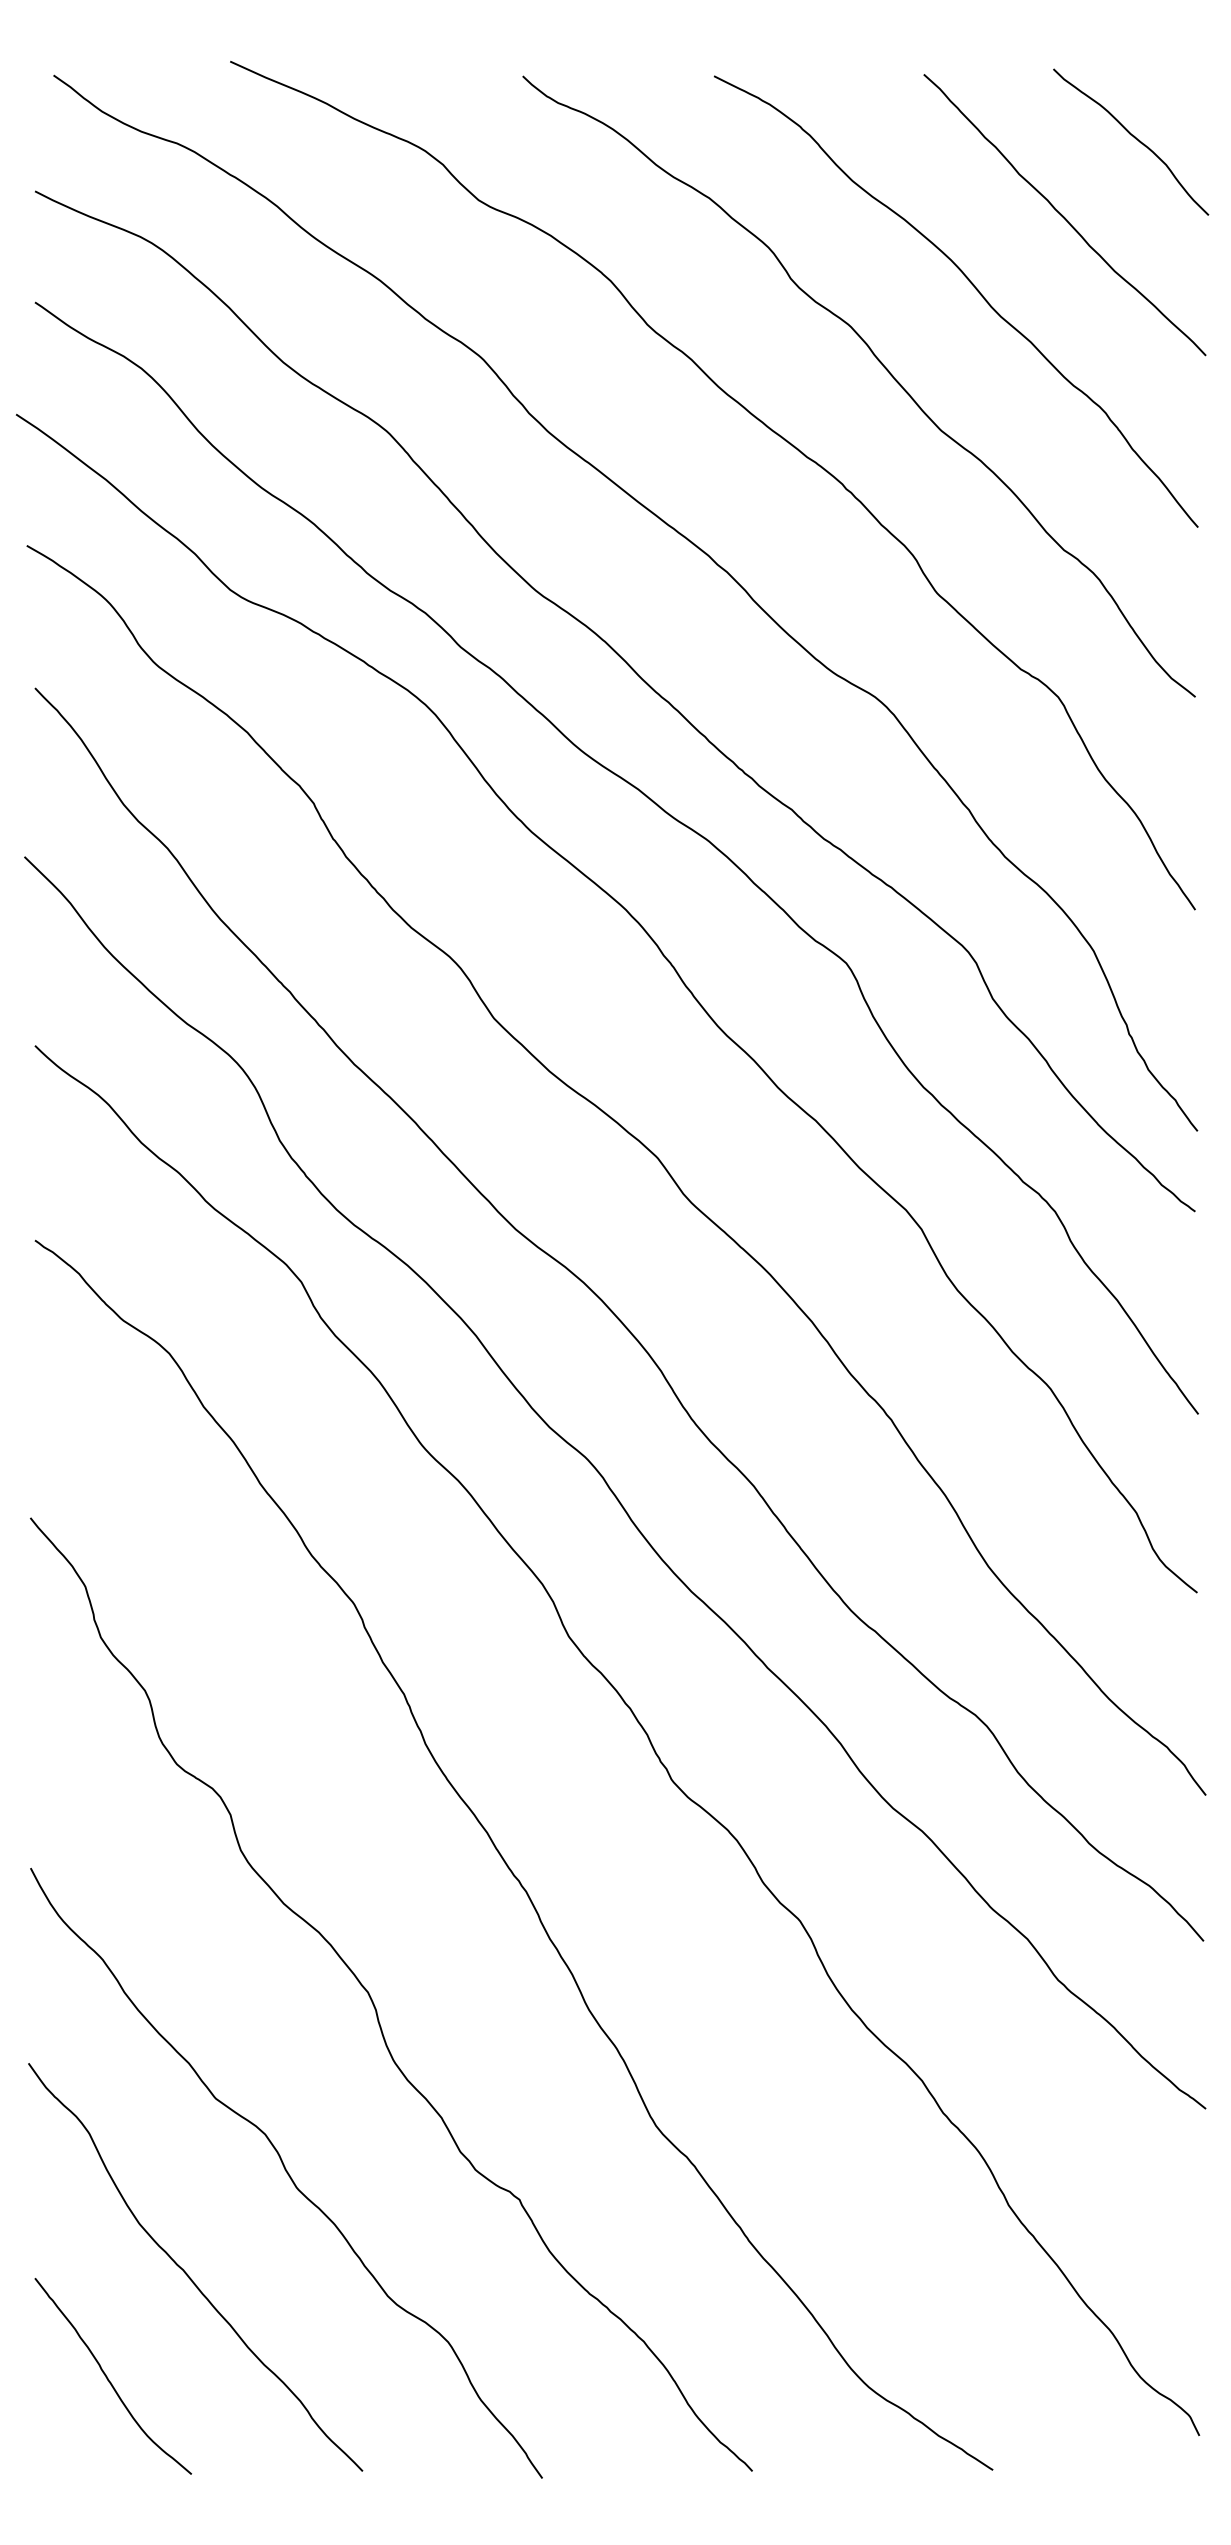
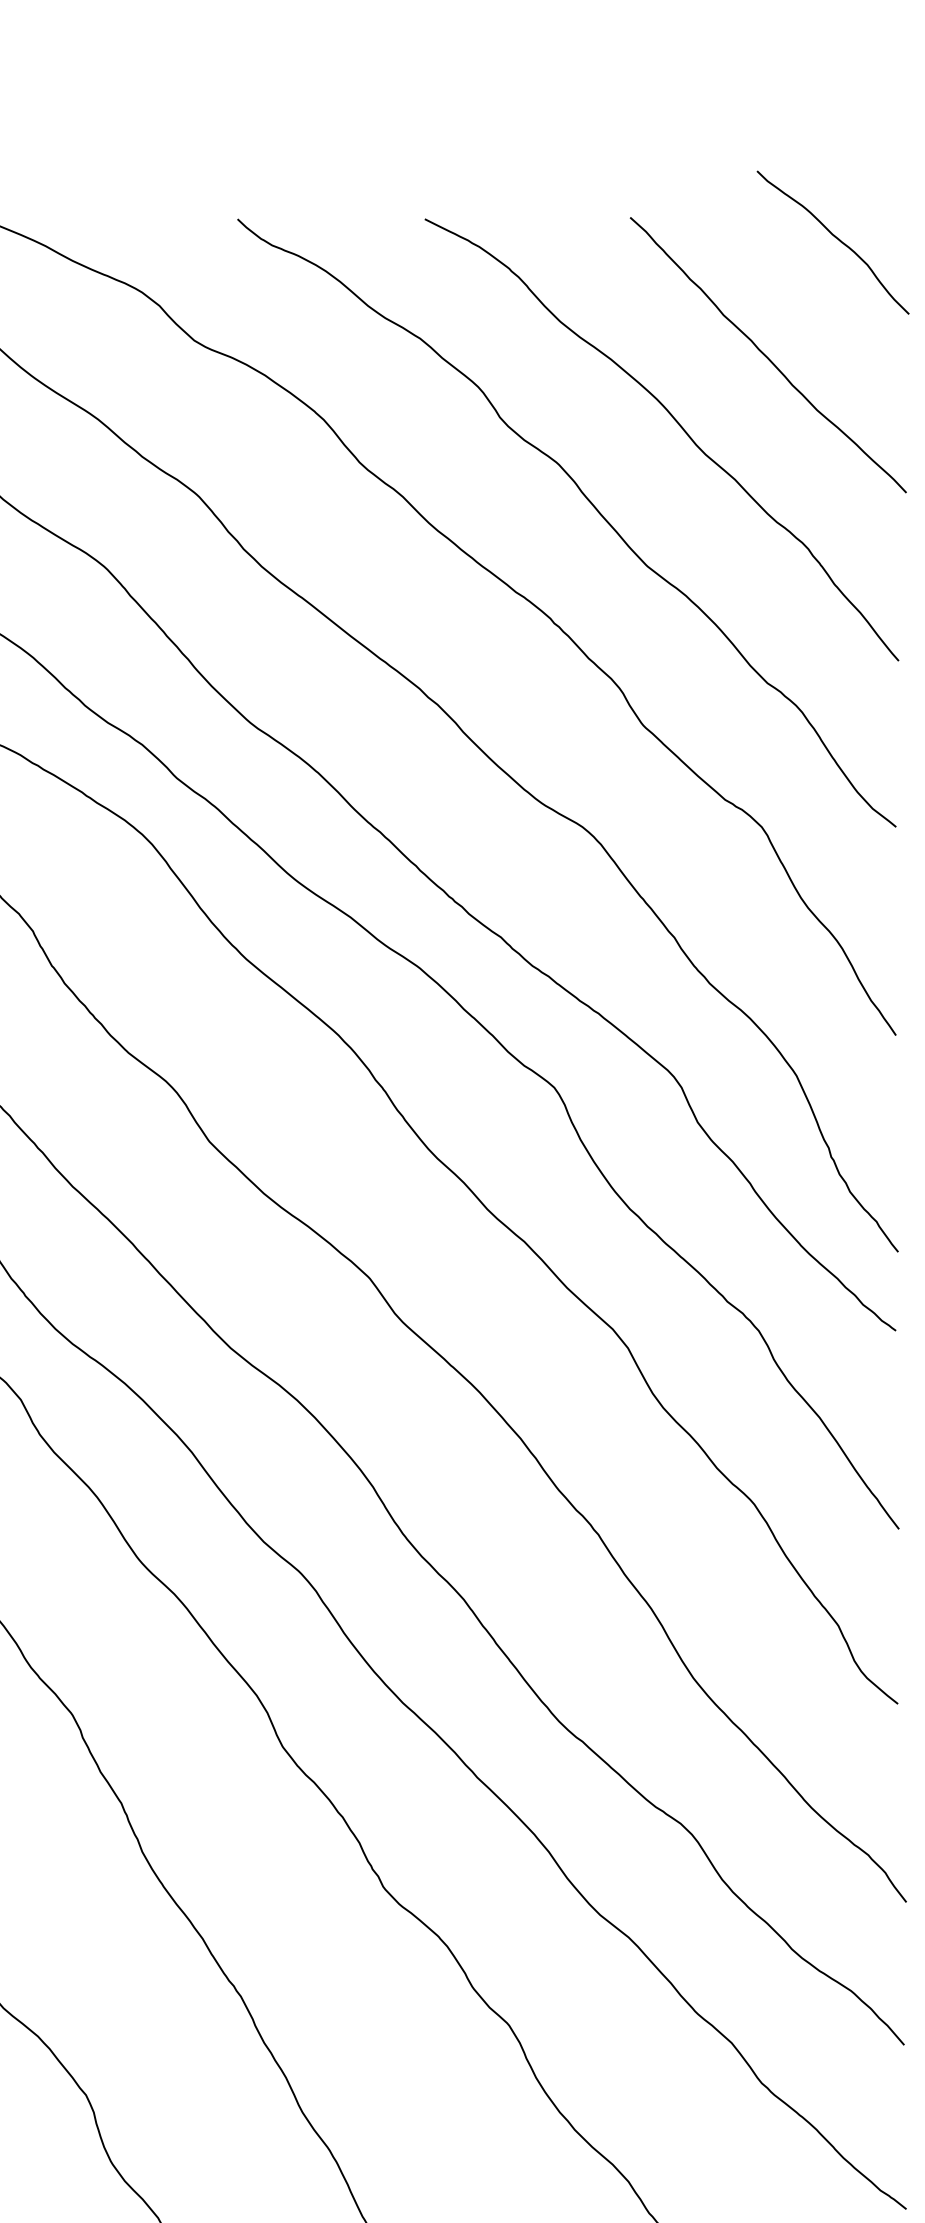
curve: (1134, 138) -> (836, 239), moved

